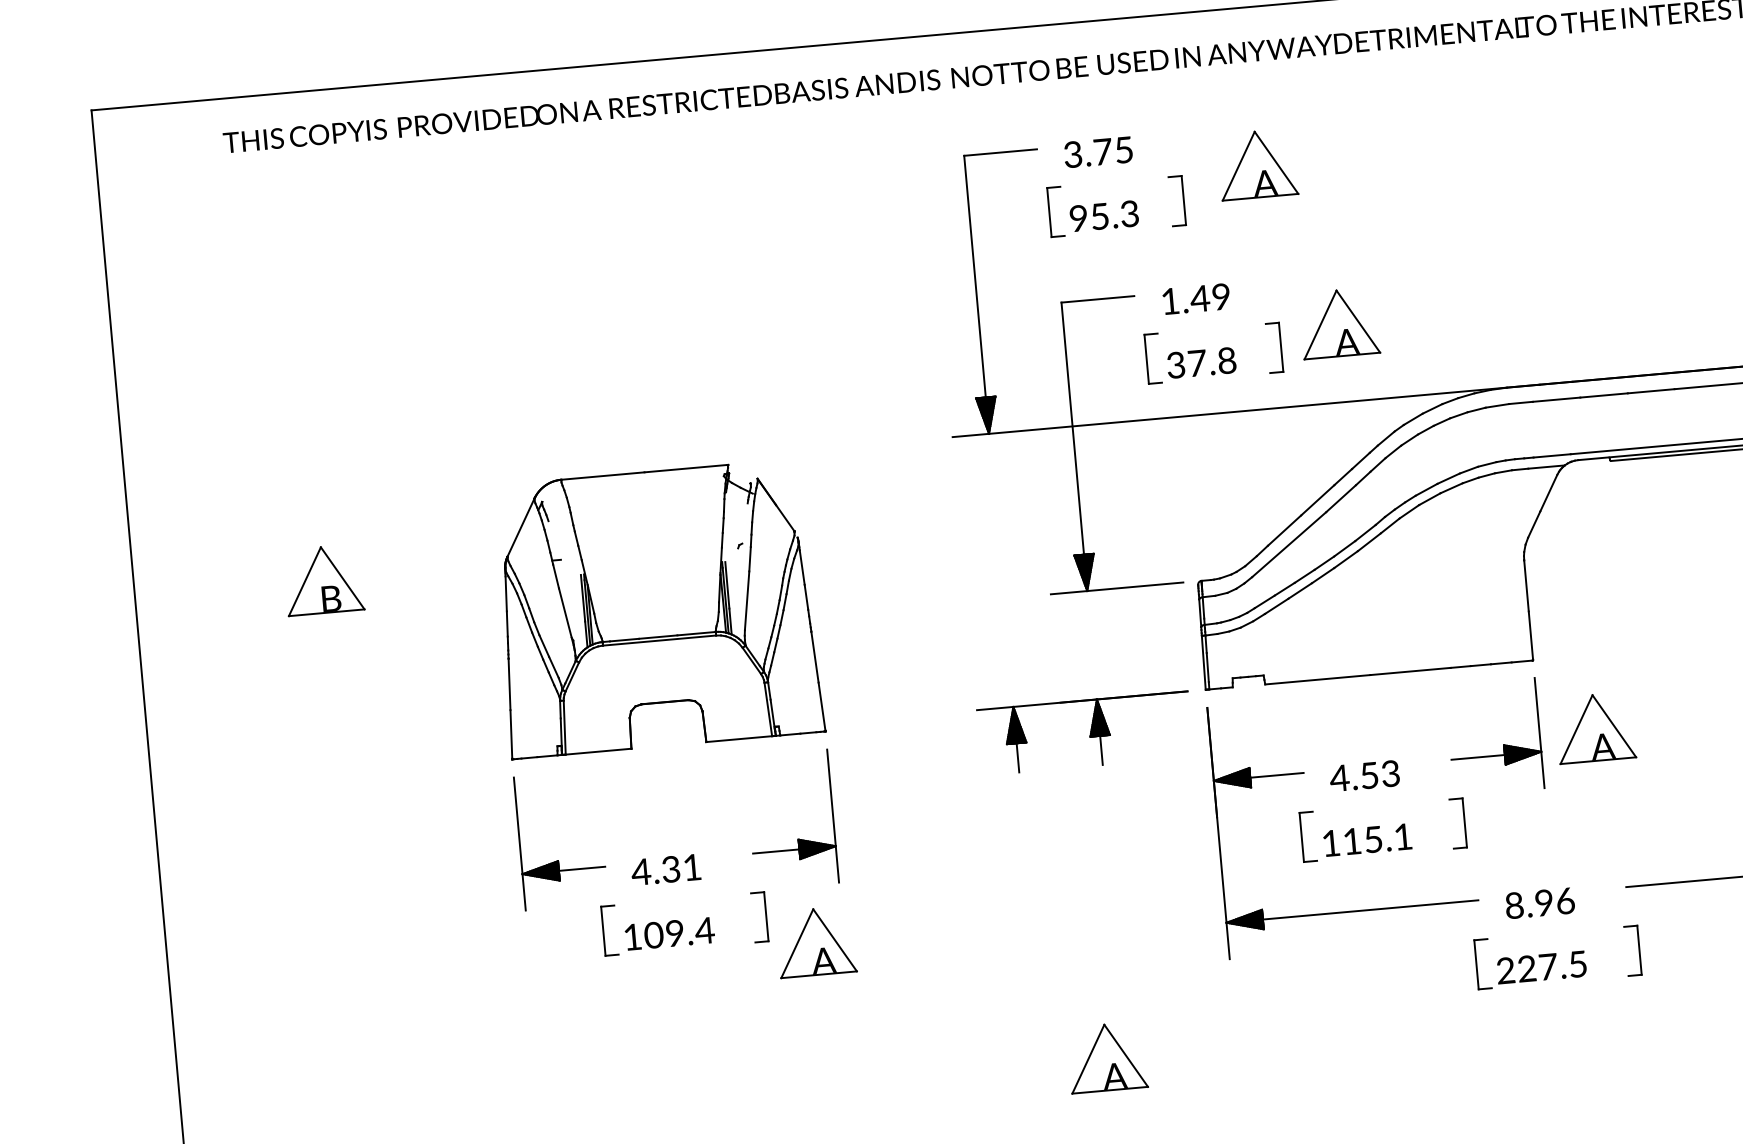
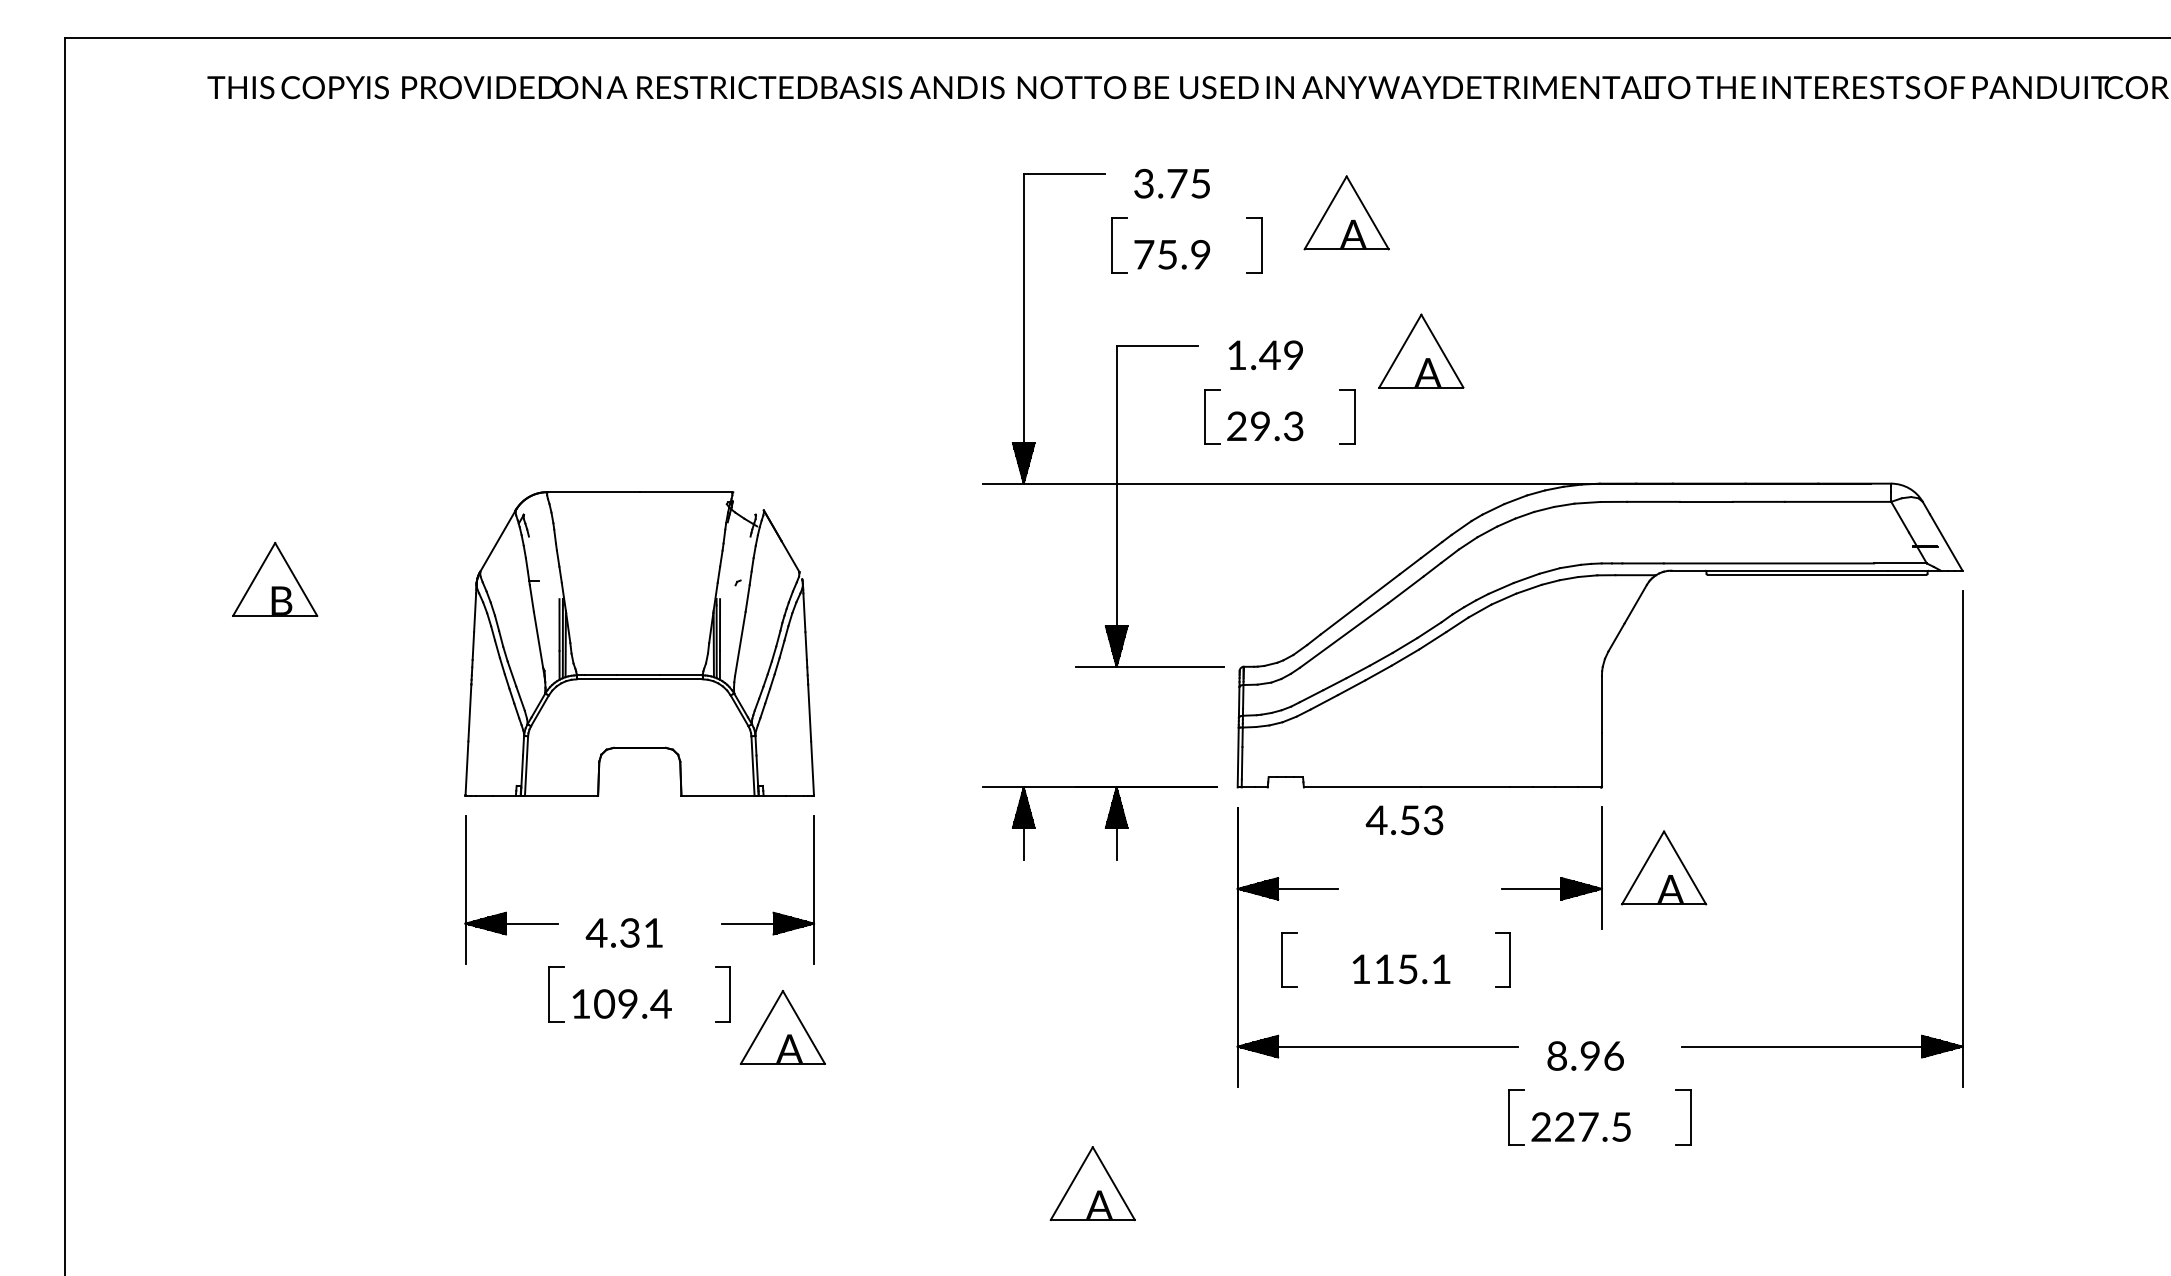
text: (1104, 215) -> (1172, 254), 95.3 -> 75.9
part: (1339, 322) -> (1421, 350), moved
text: (1201, 363) -> (1265, 426), 37.8 -> 29.3
text: (1364, 776) -> (1404, 820), moved
part: (1302, 837) -> (1282, 959), moved

